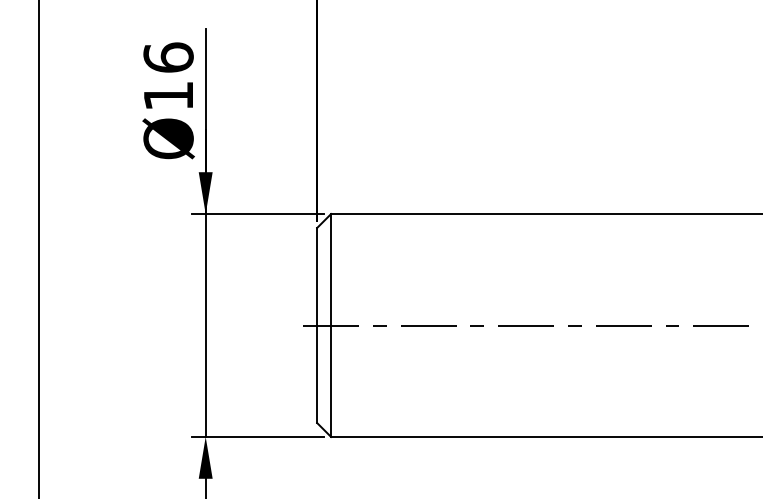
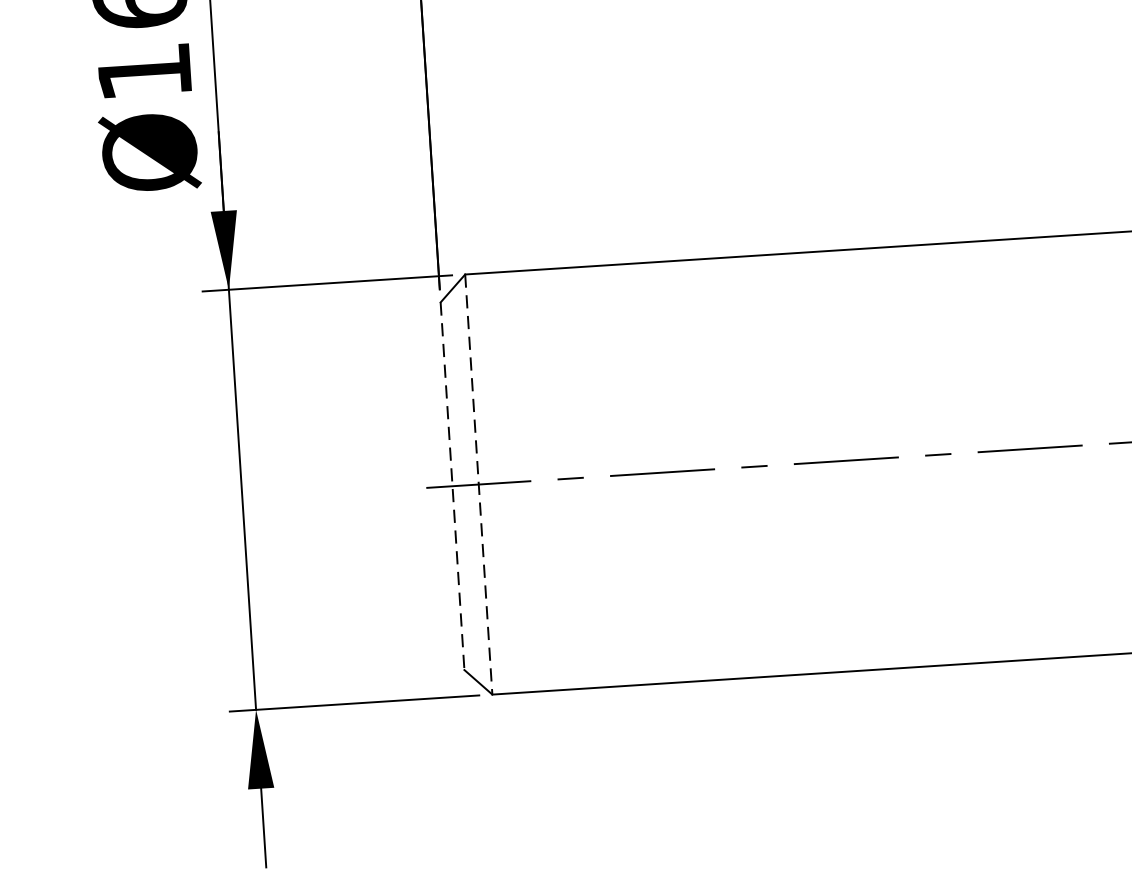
line: (317, 325) -> (453, 486), solid -> dashed
line: (331, 326) -> (479, 486), solid -> dashed

